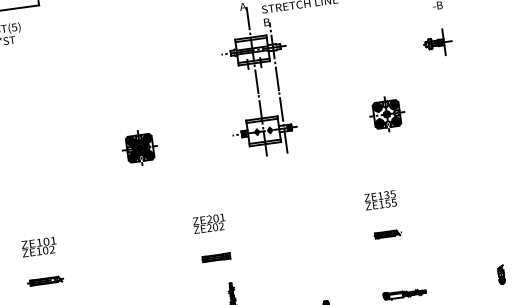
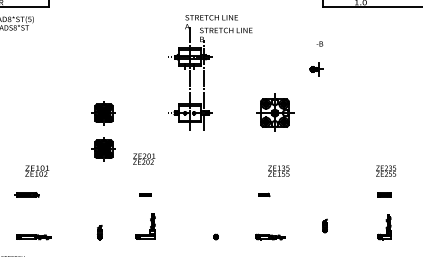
part: (437, 43) -> (316, 69), size x0.7
part: (387, 114) -> (275, 113), size x1.6
text: (380, 199) -> (278, 170), moved
part: (146, 200) -> (103, 149), added
text: (209, 222) -> (144, 158), moved
part: (387, 233) -> (264, 194), size x0.6
text: (39, 246) -> (37, 170), moved
part: (215, 257) -> (145, 194), size x0.6
part: (500, 274) -> (324, 225), moved

